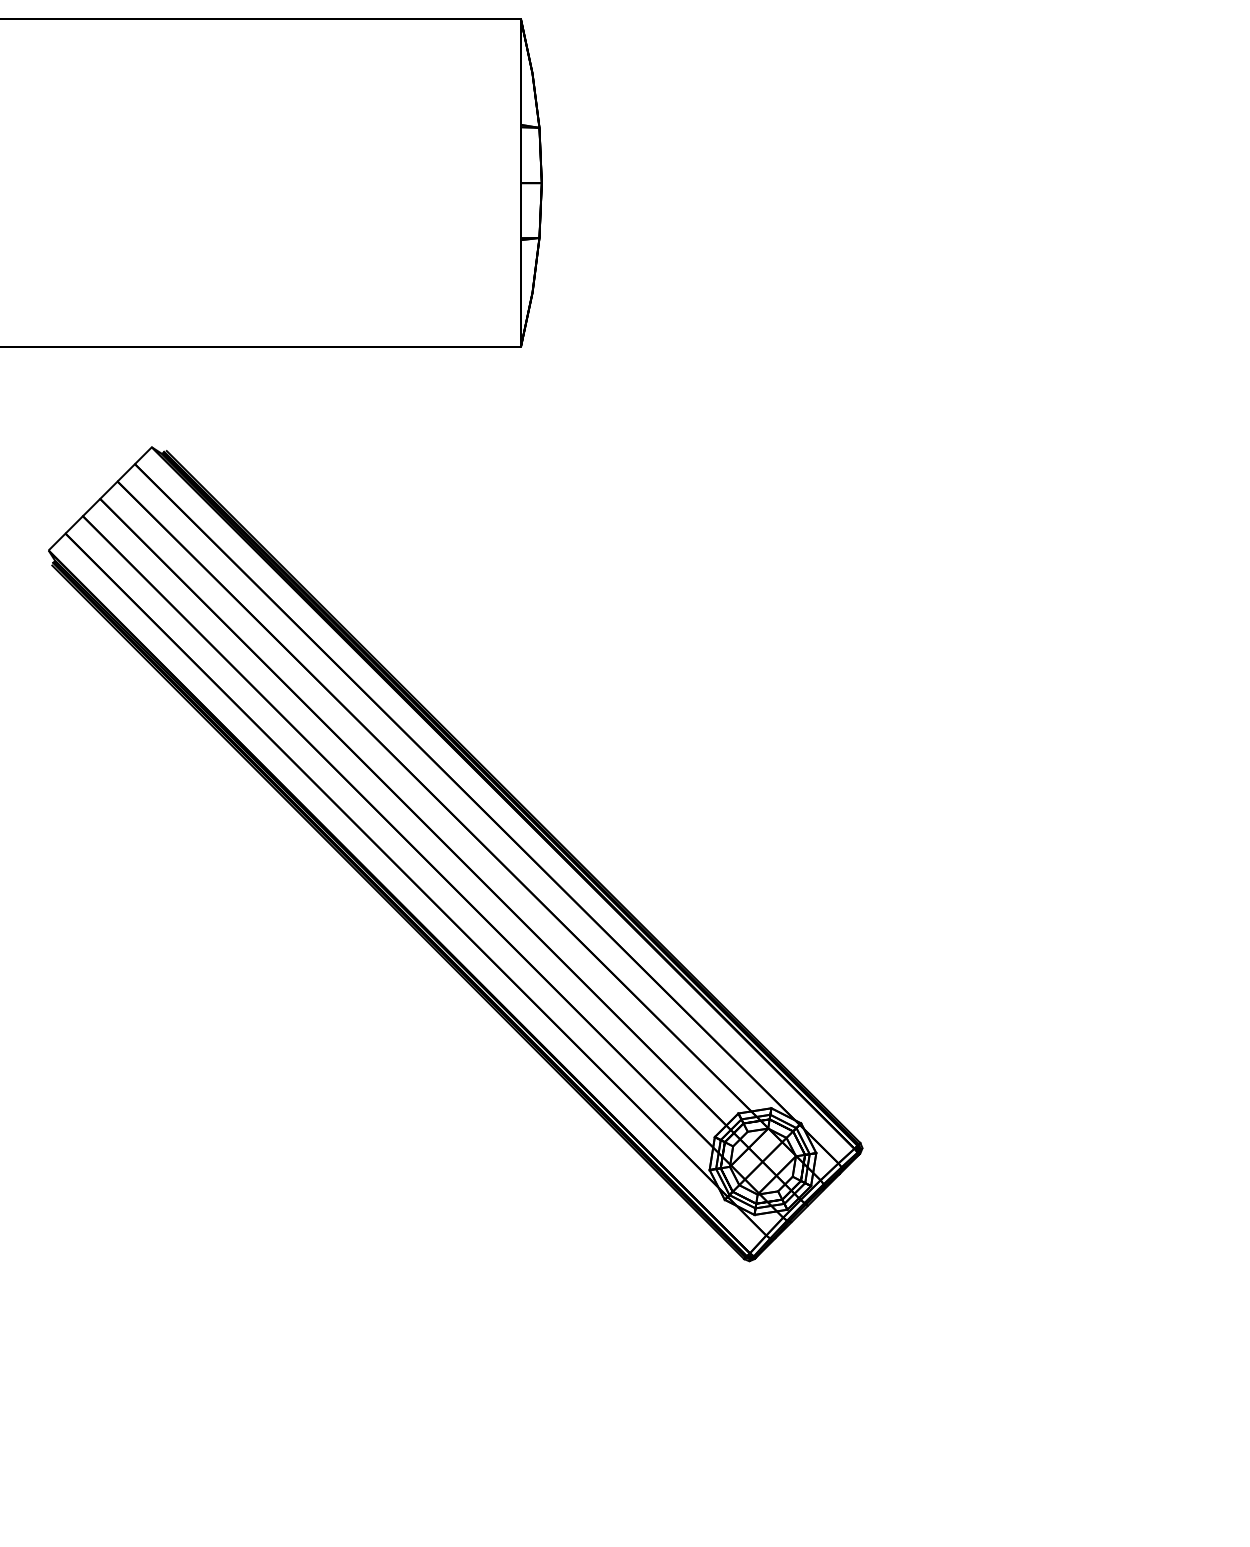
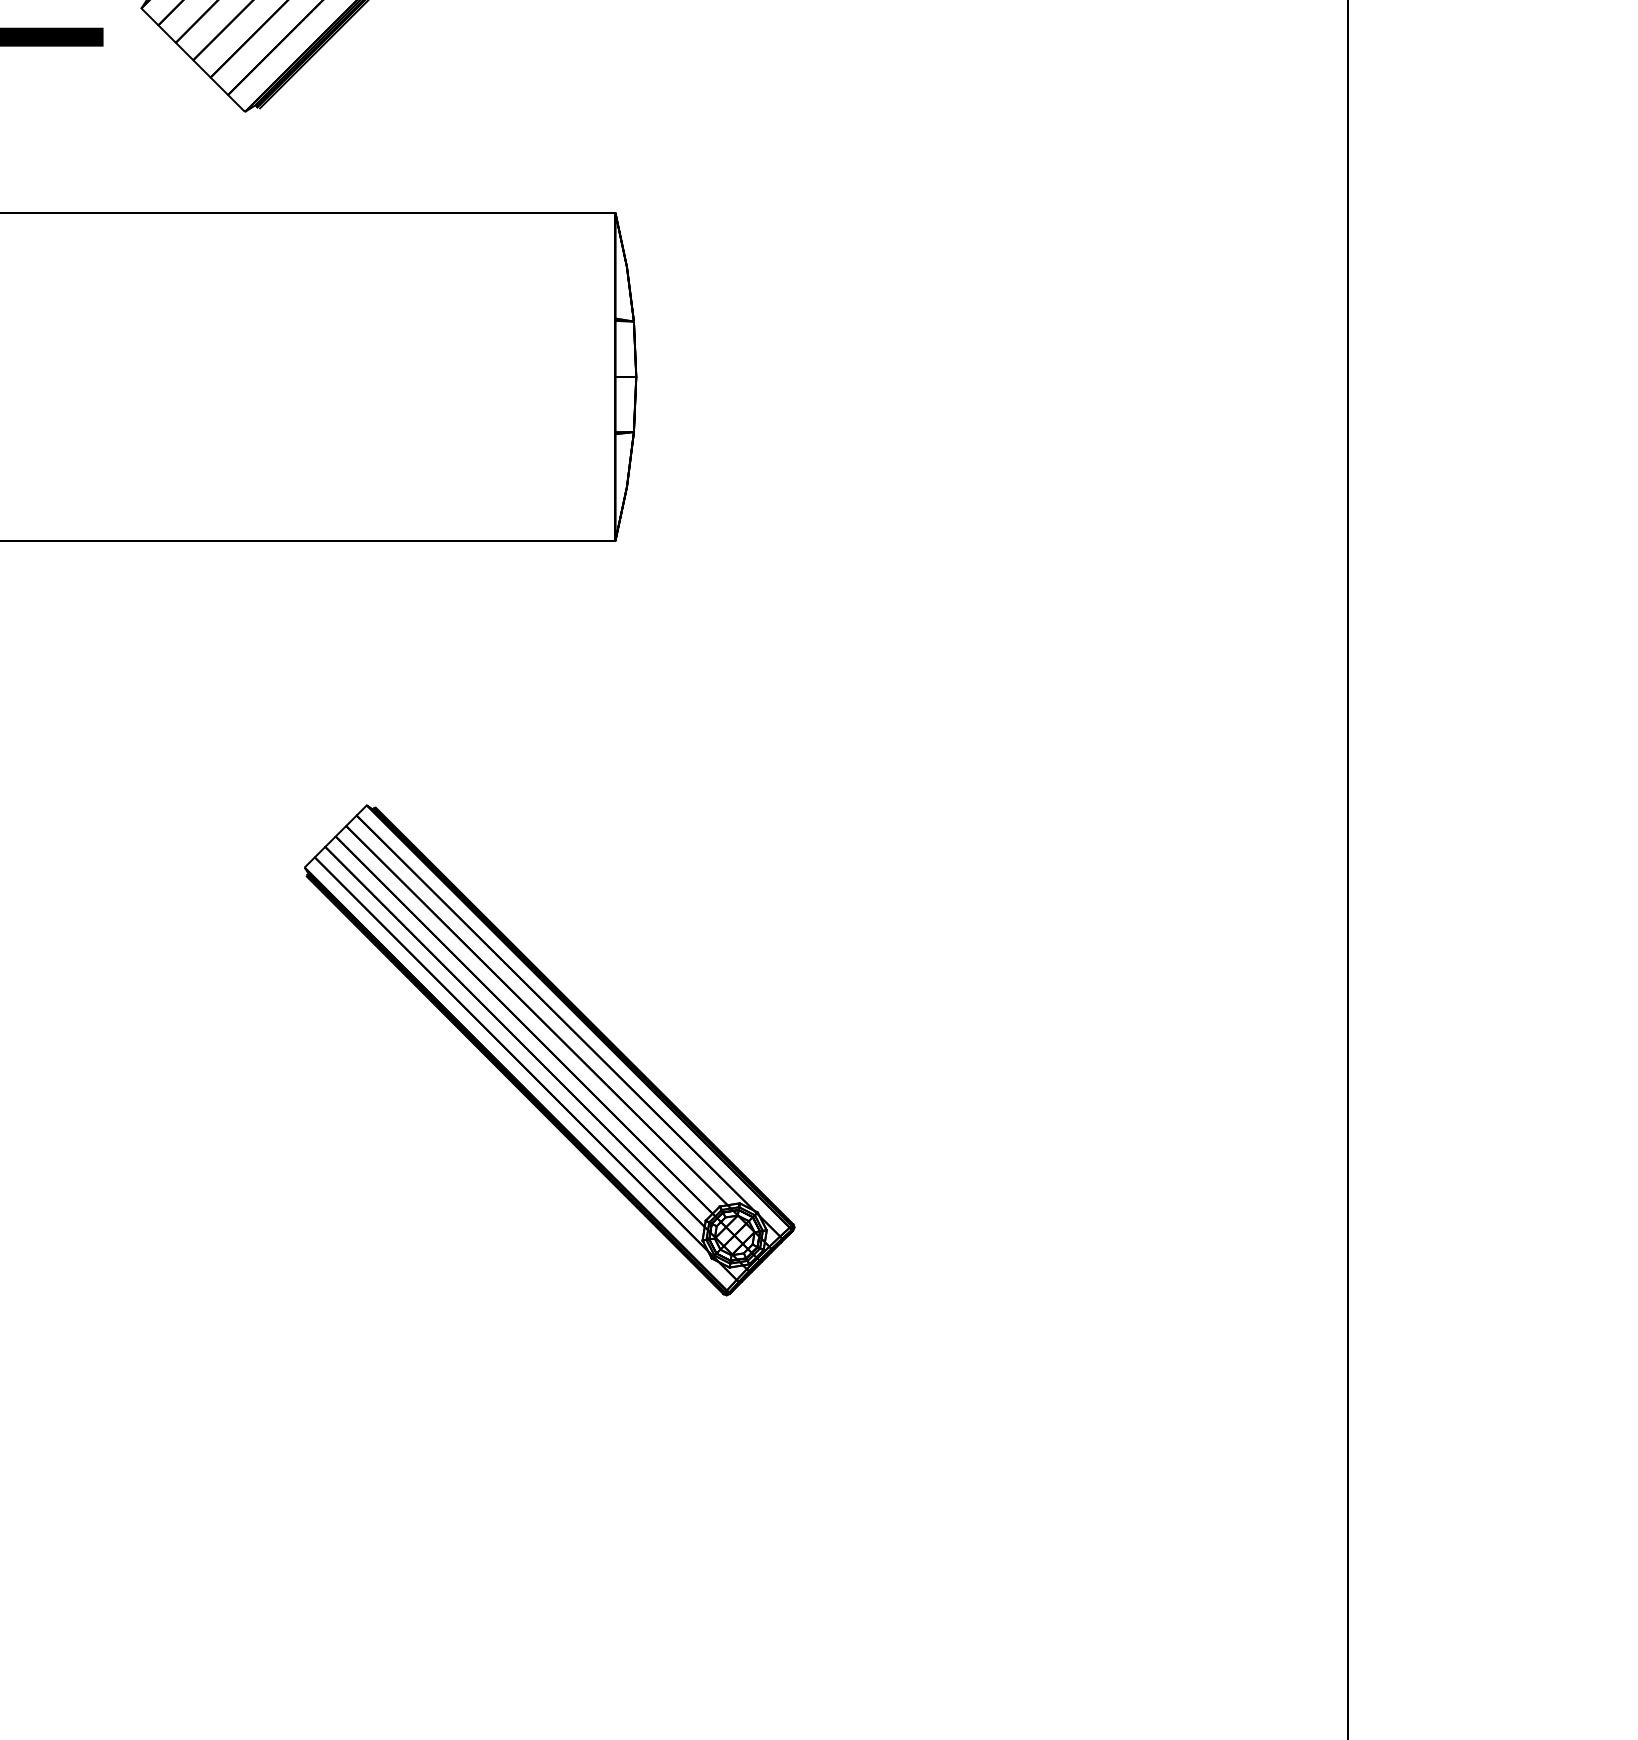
part: (455, 854) -> (549, 1050), size x0.6

